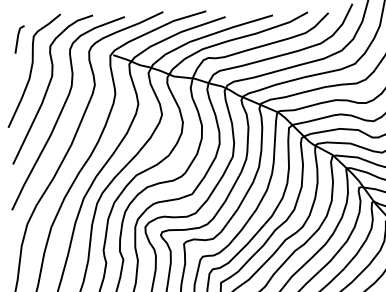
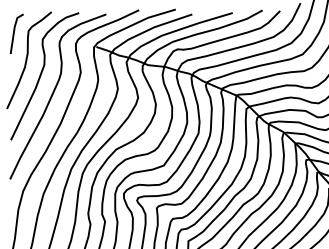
part: (19, 39) -> (16, 33), size x1.67

